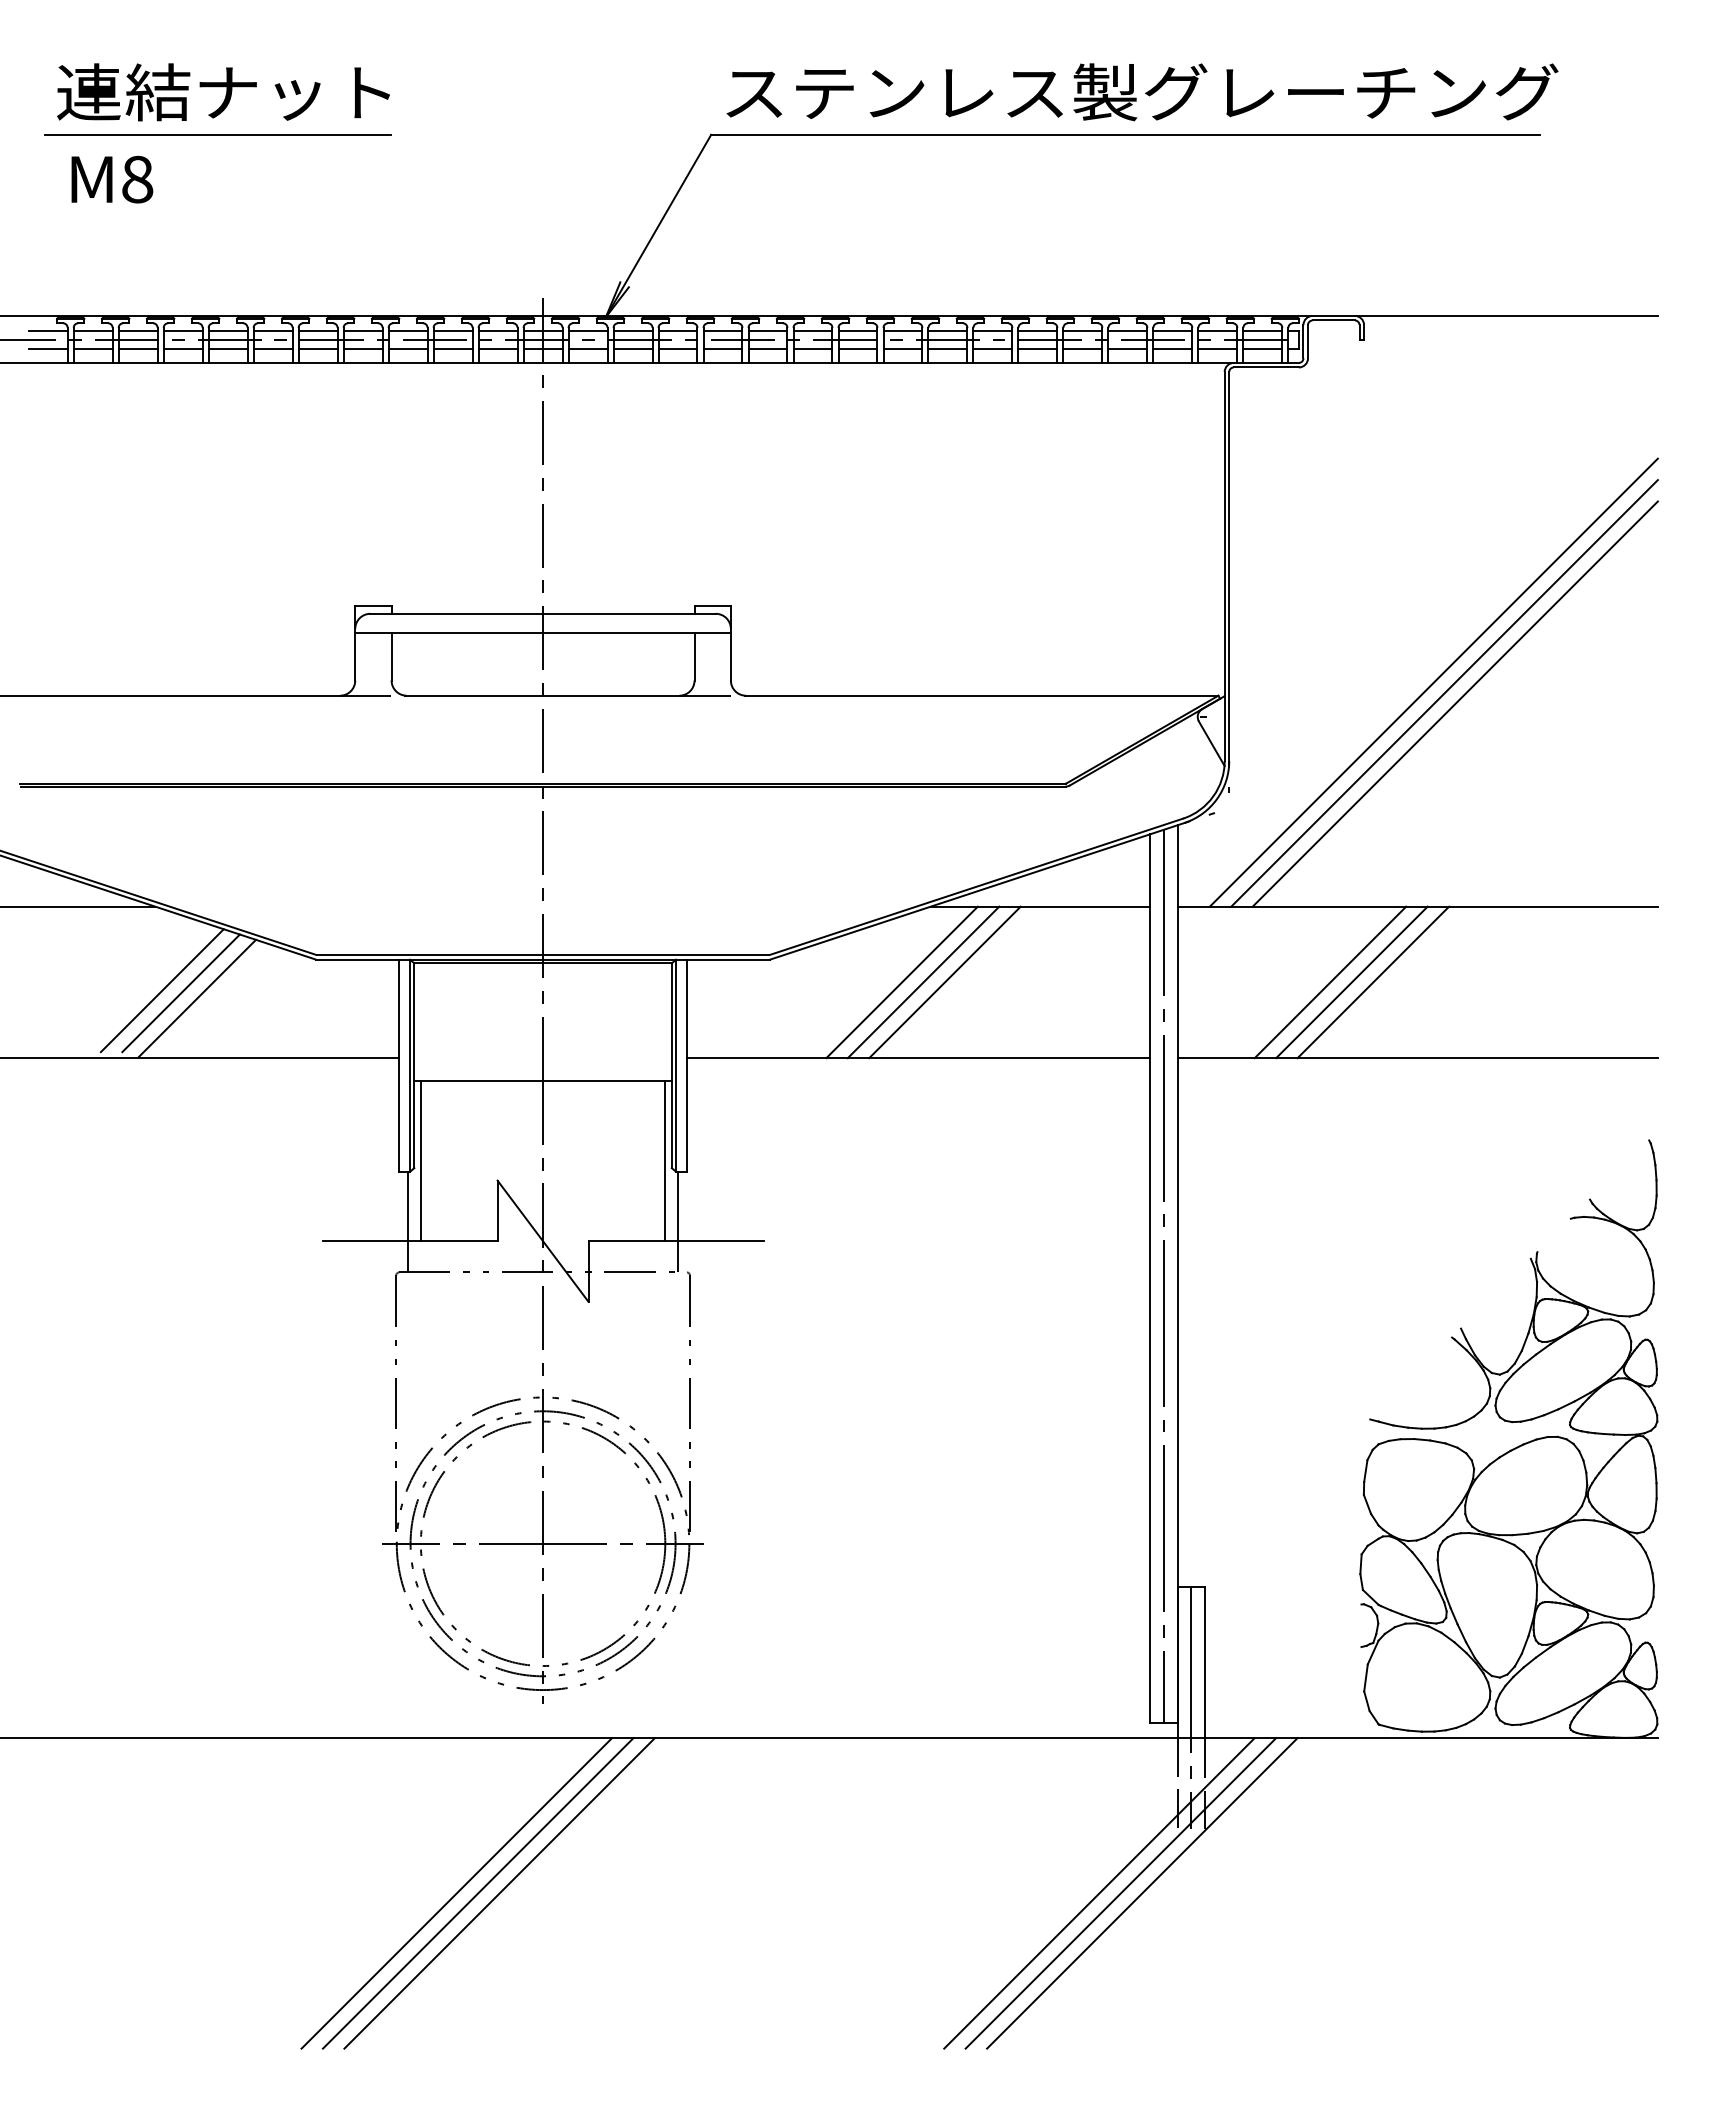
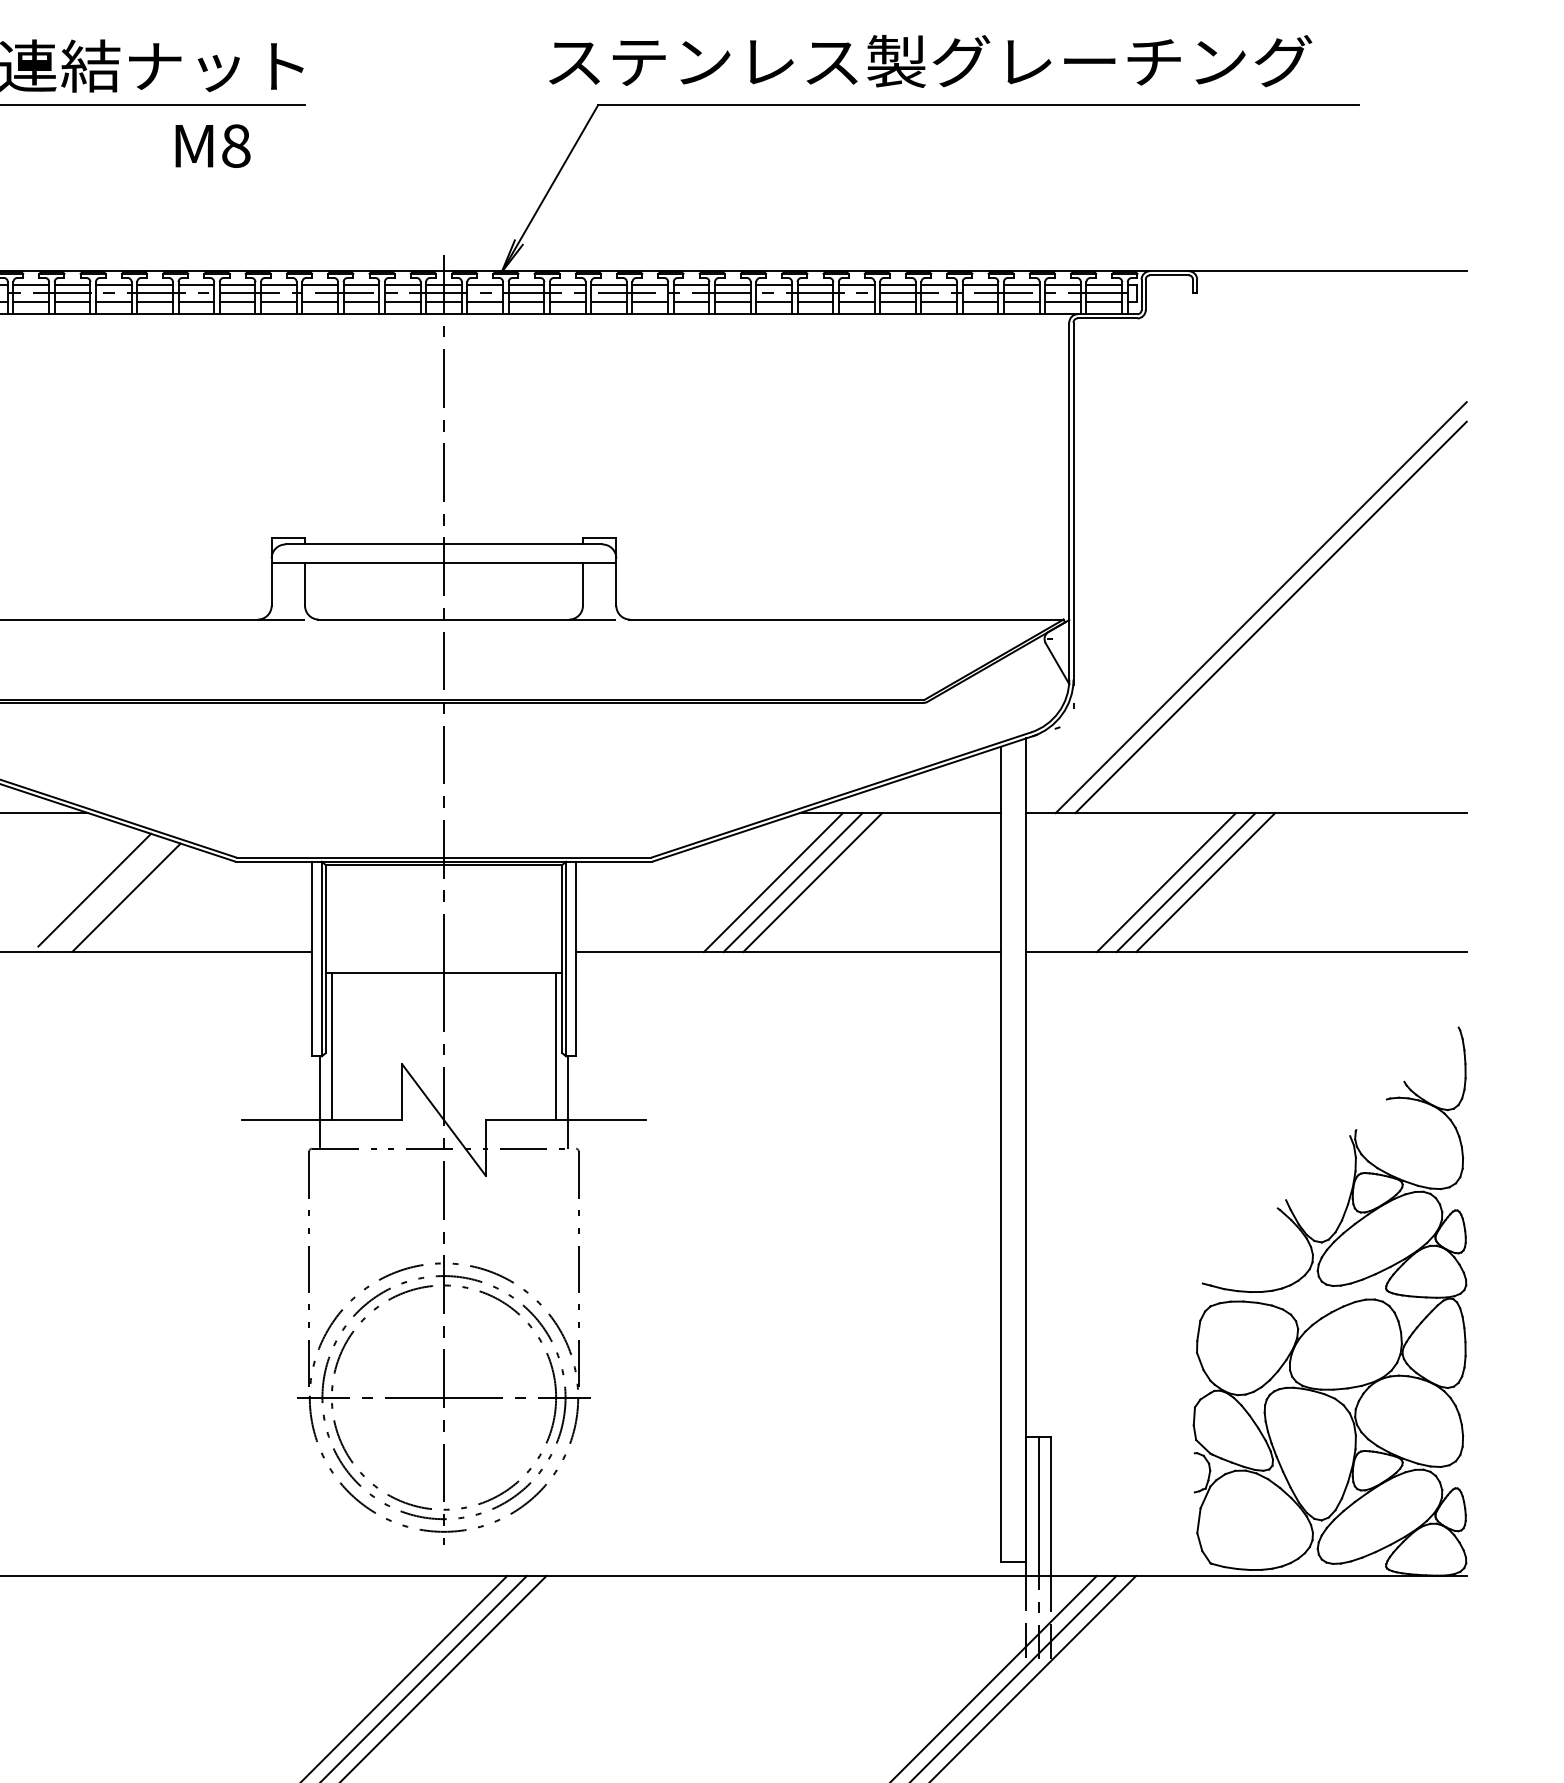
text: (1142, 92) -> (930, 61), moved
text: (112, 179) -> (213, 146), moved
line: (1454, 703) -> (1280, 626), removed
line: (180, 993) -> (111, 892), removed
line: (1164, 1276) -> (1014, 1152), removed

